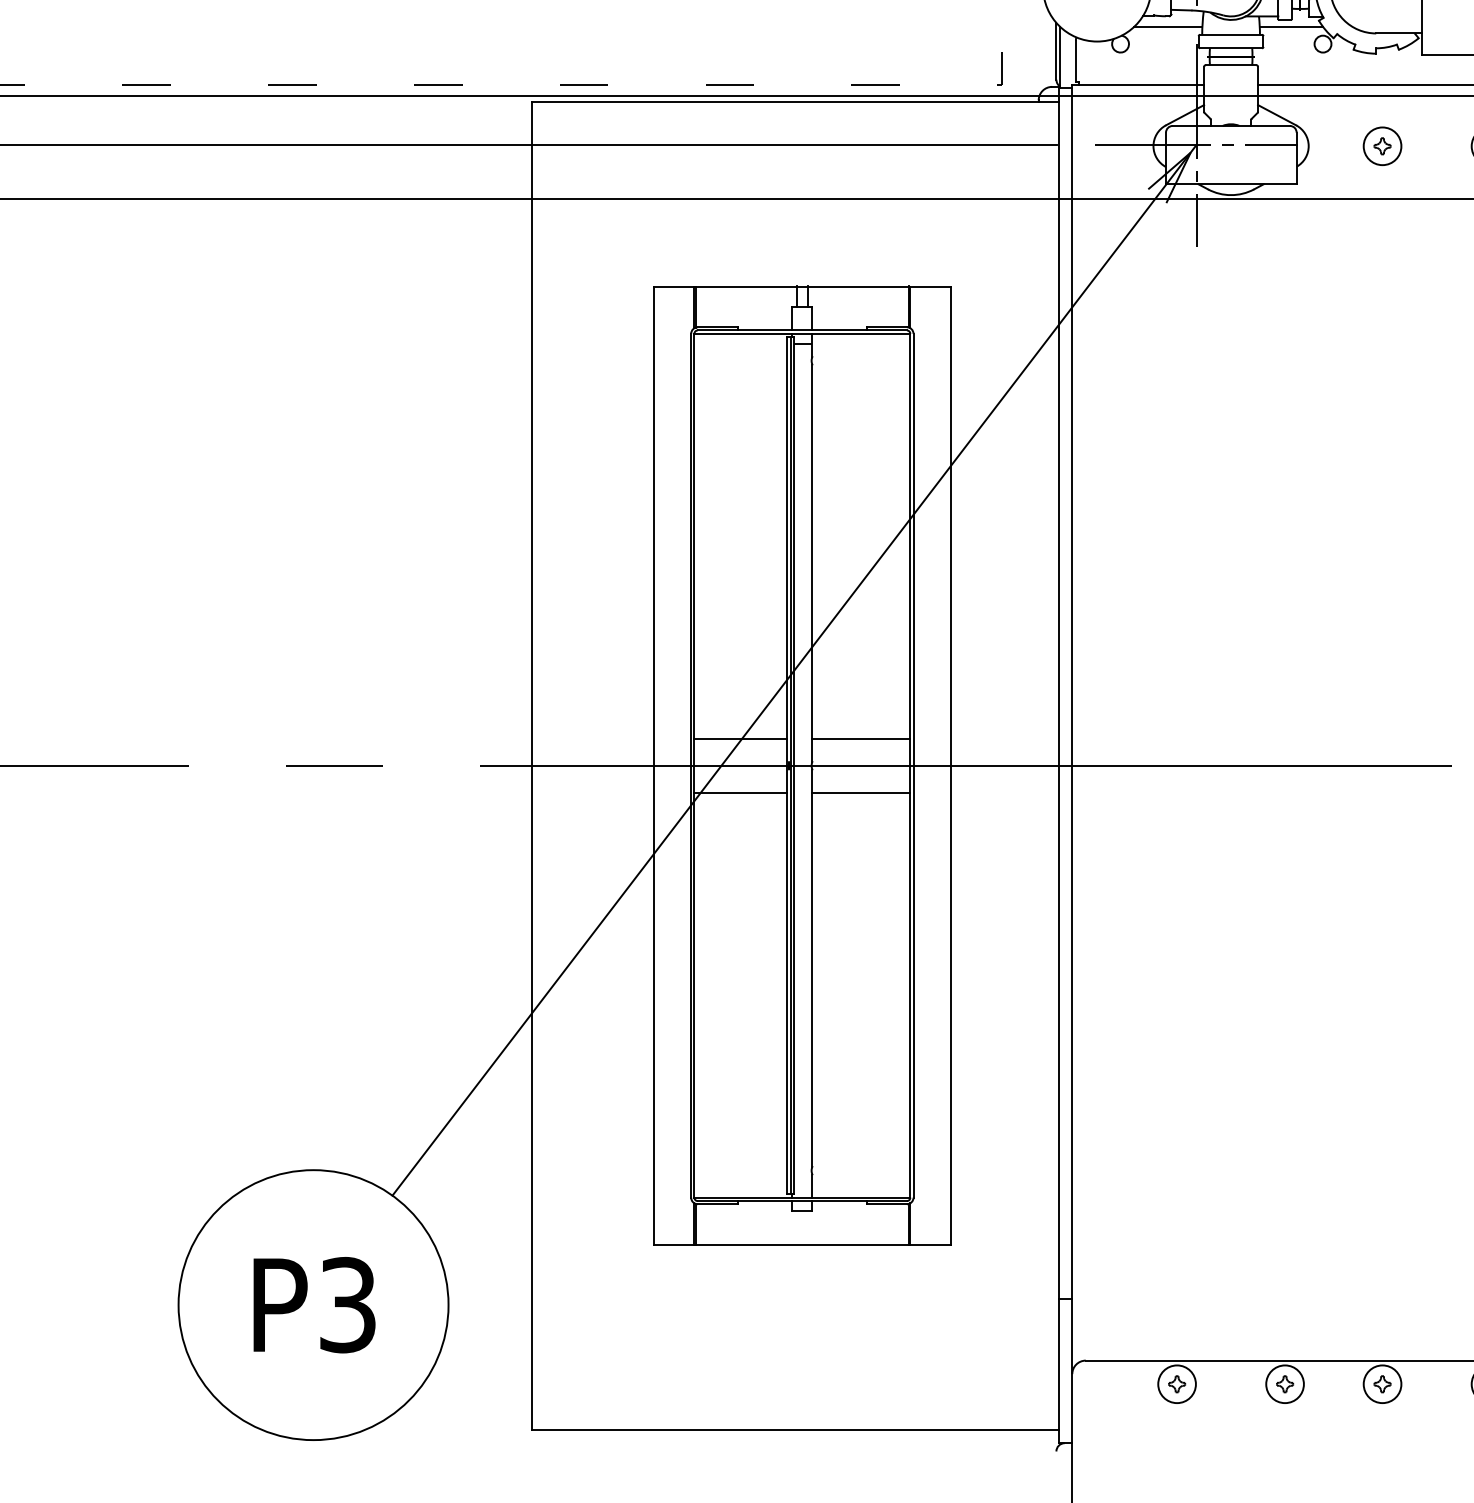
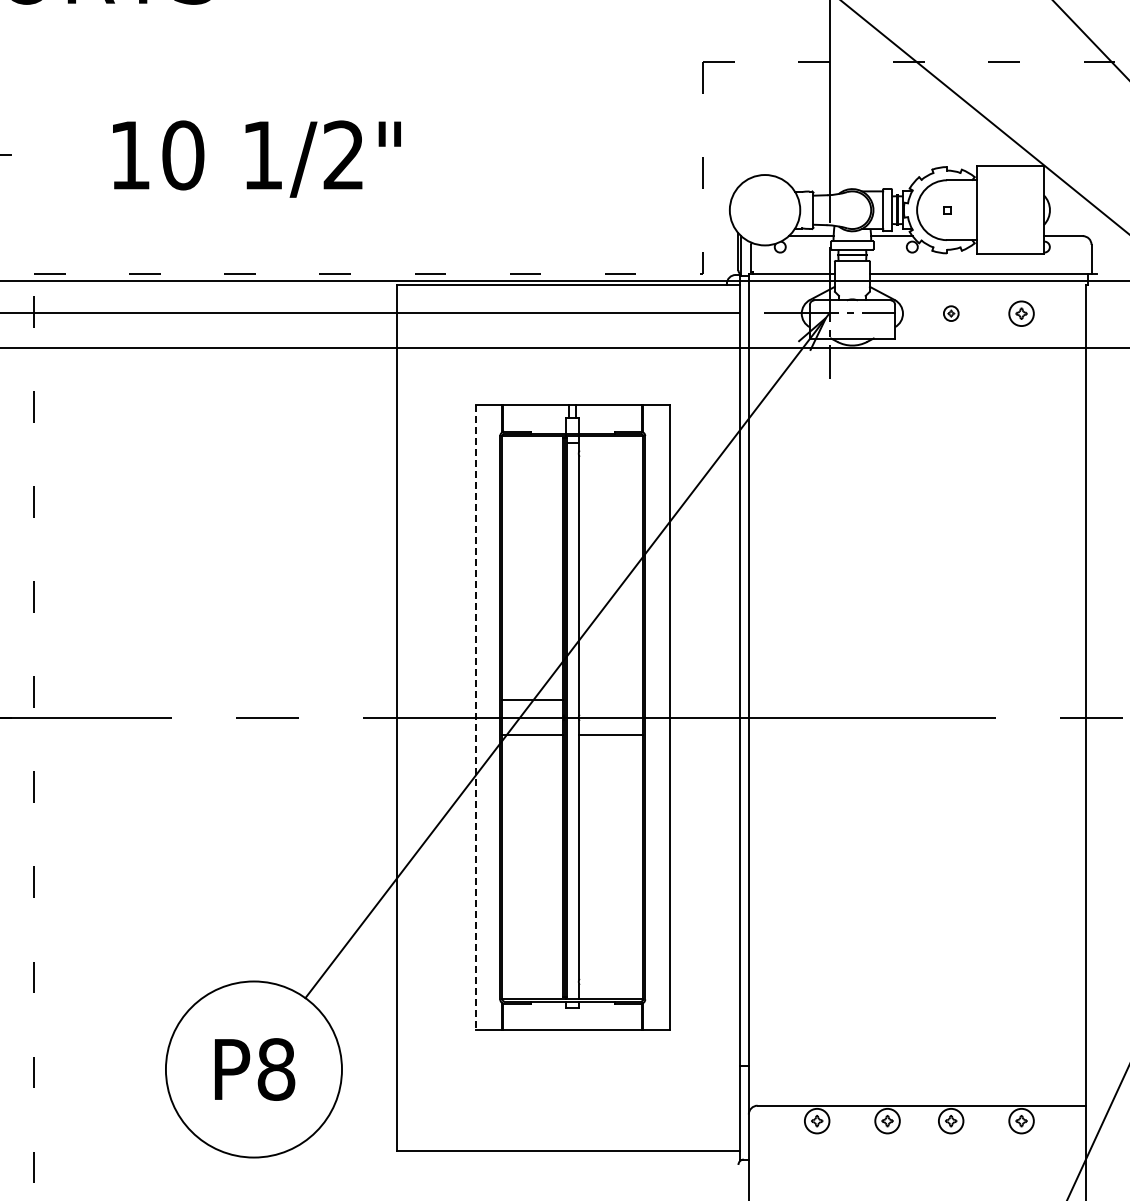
part: (1383, 145) -> (951, 313), size x0.6
line: (861, 739) -> (611, 700), removed
line: (653, 765) -> (475, 717), solid -> dashed
text: (348, 1305) -> (276, 1069), P3 -> P8

